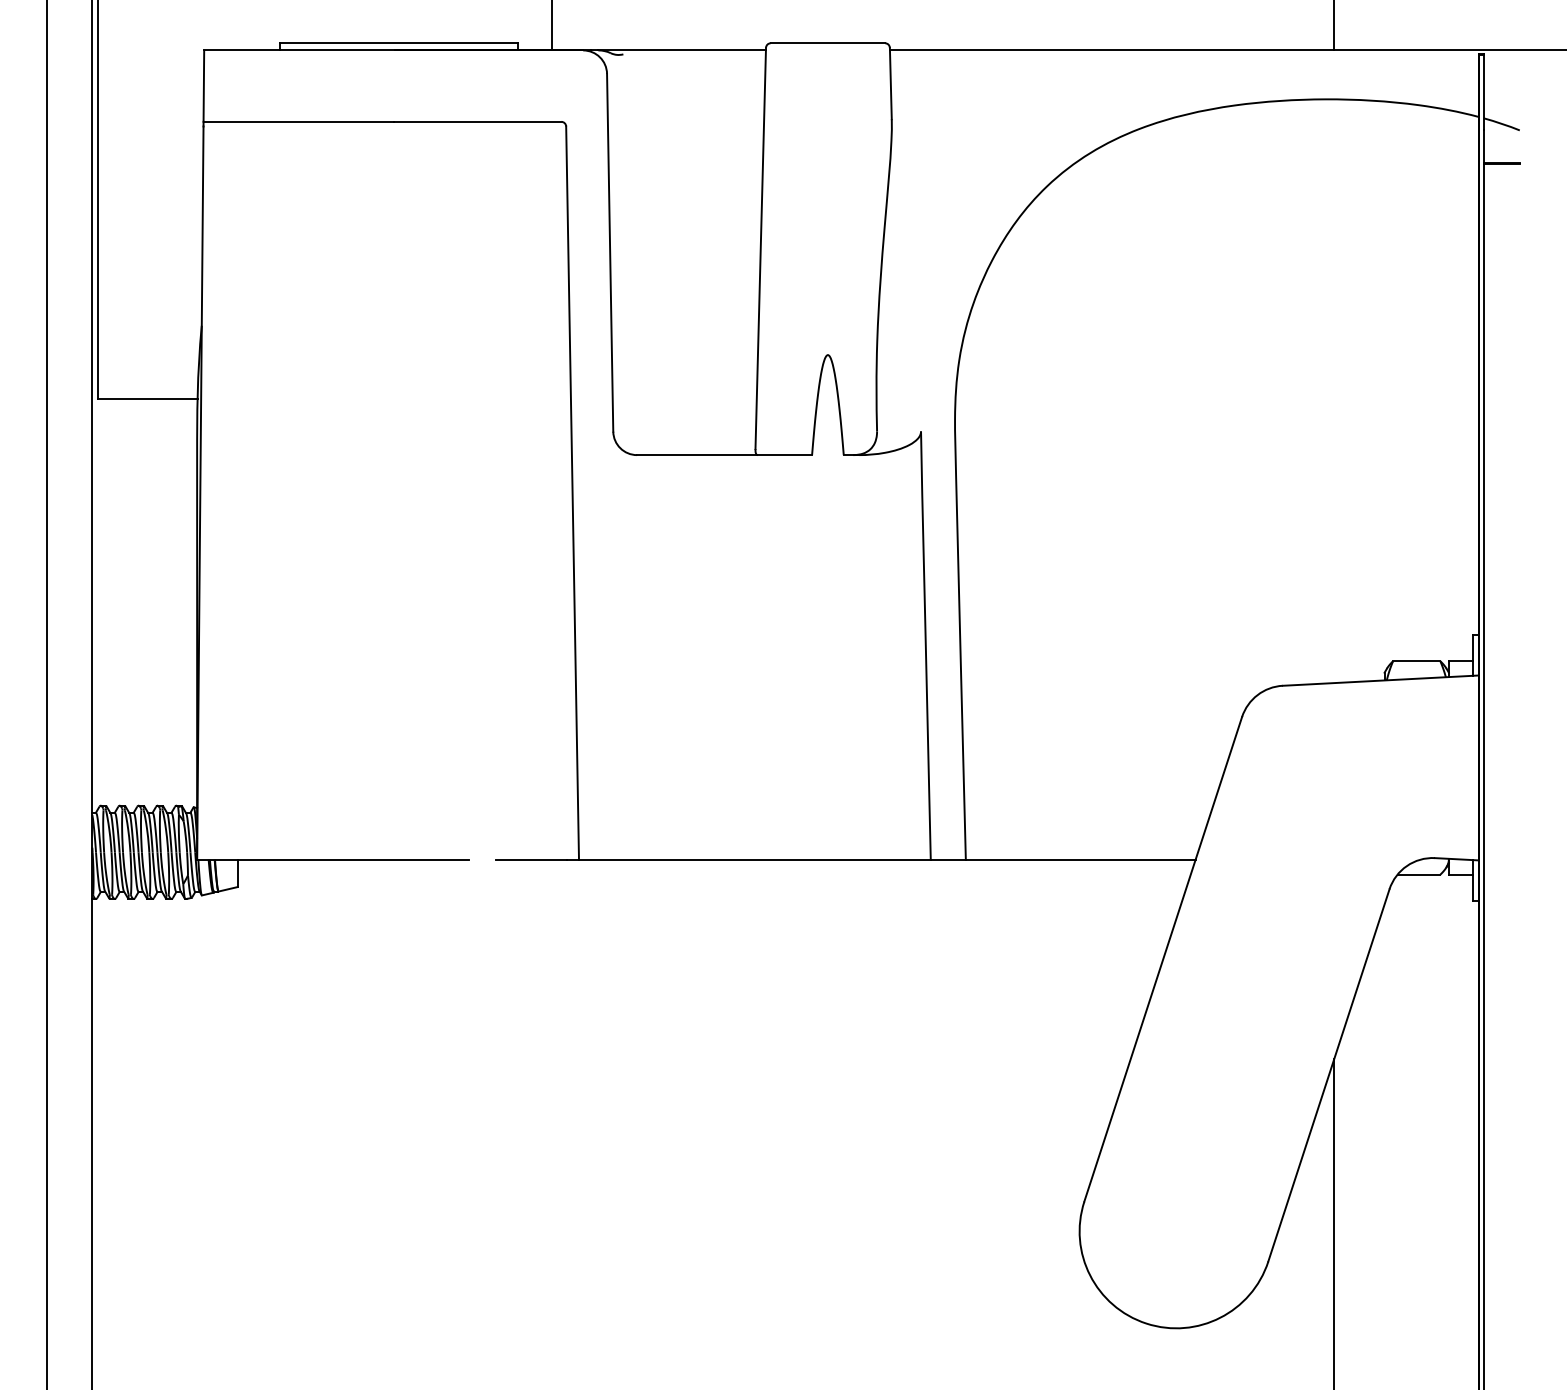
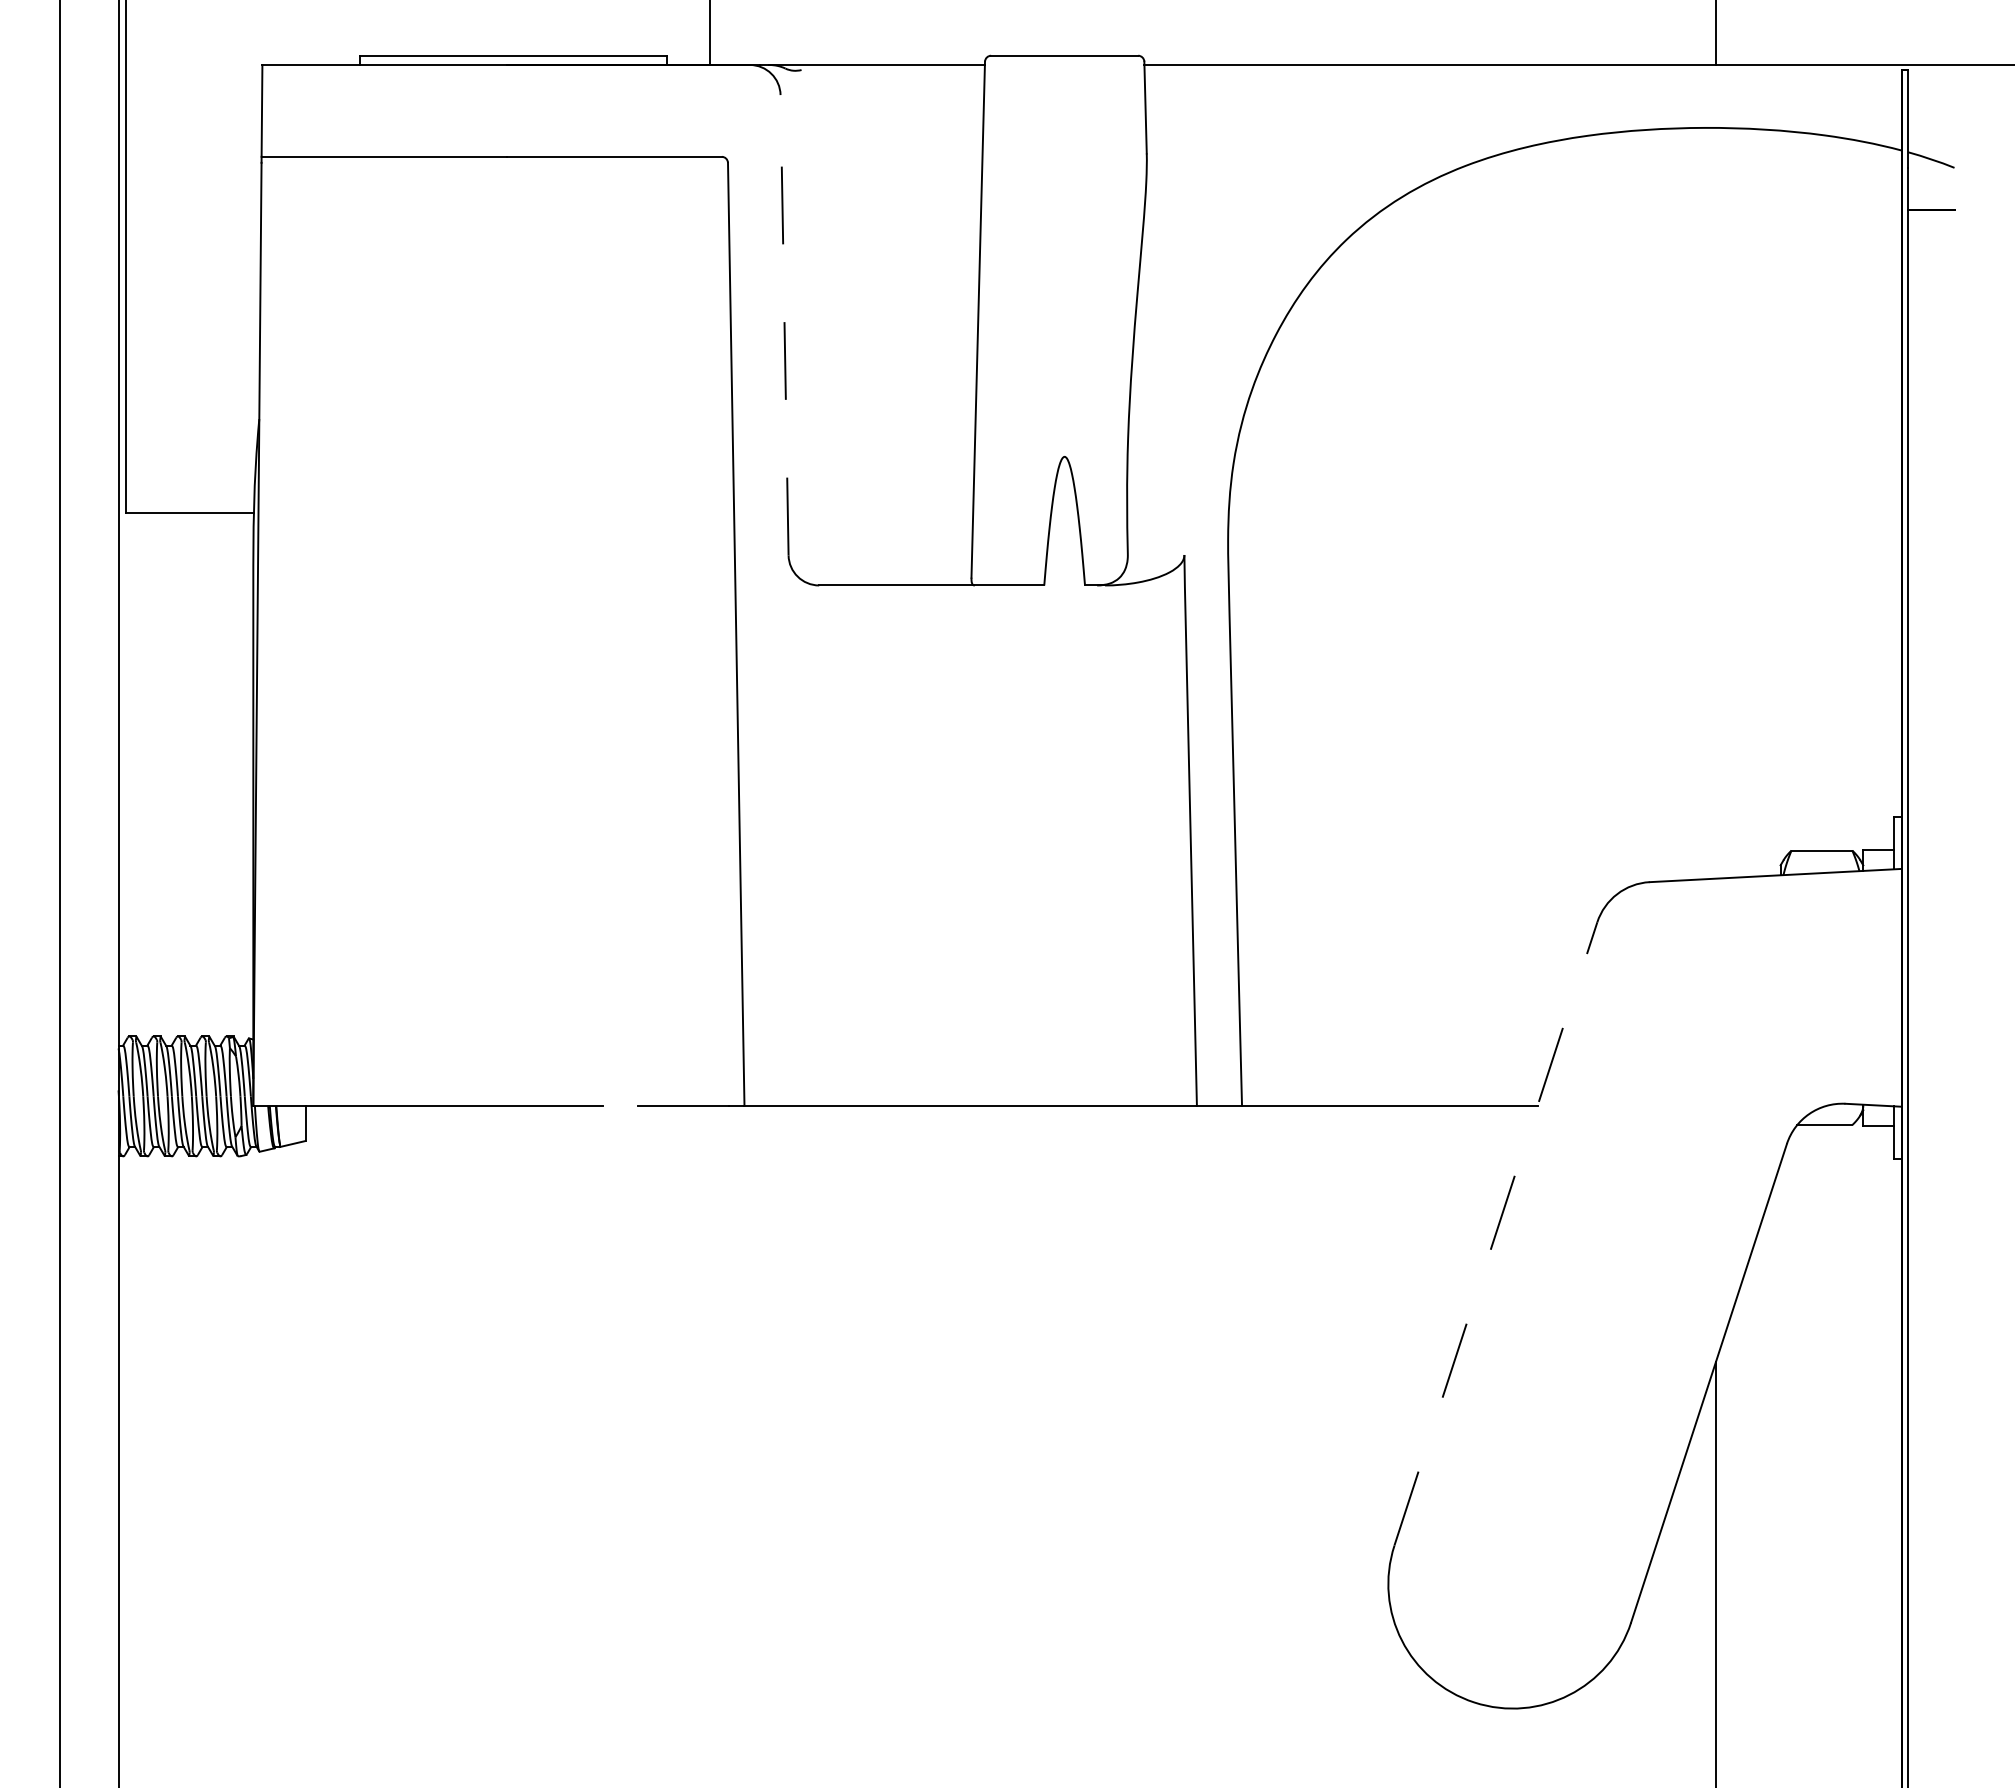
line: (610, 252) -> (784, 324), solid -> dashed
line: (1162, 958) -> (1495, 1233), solid -> dashed

